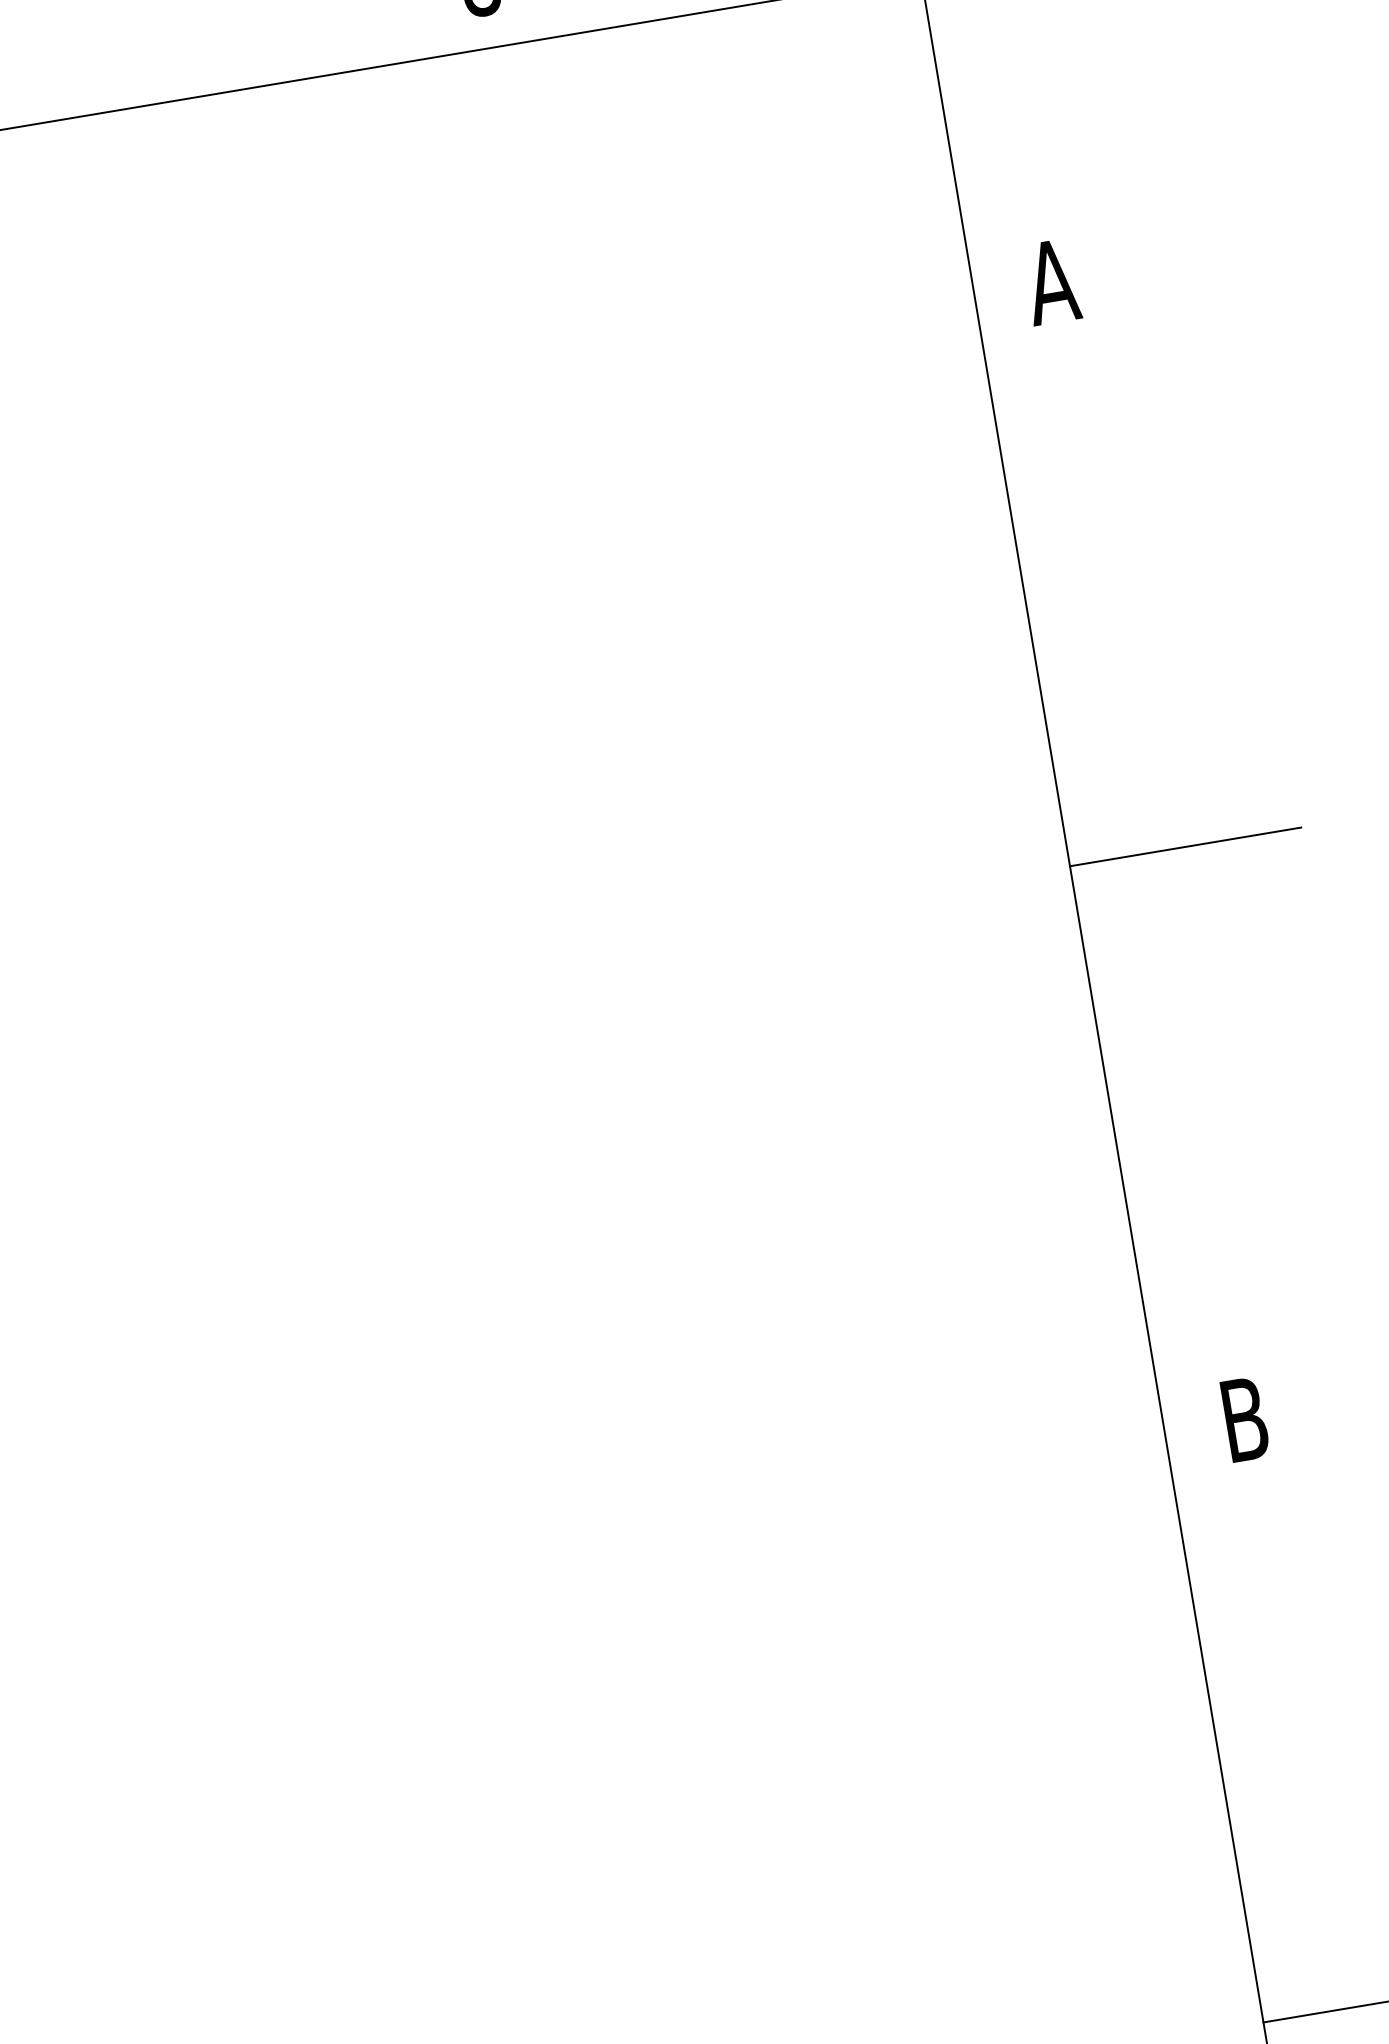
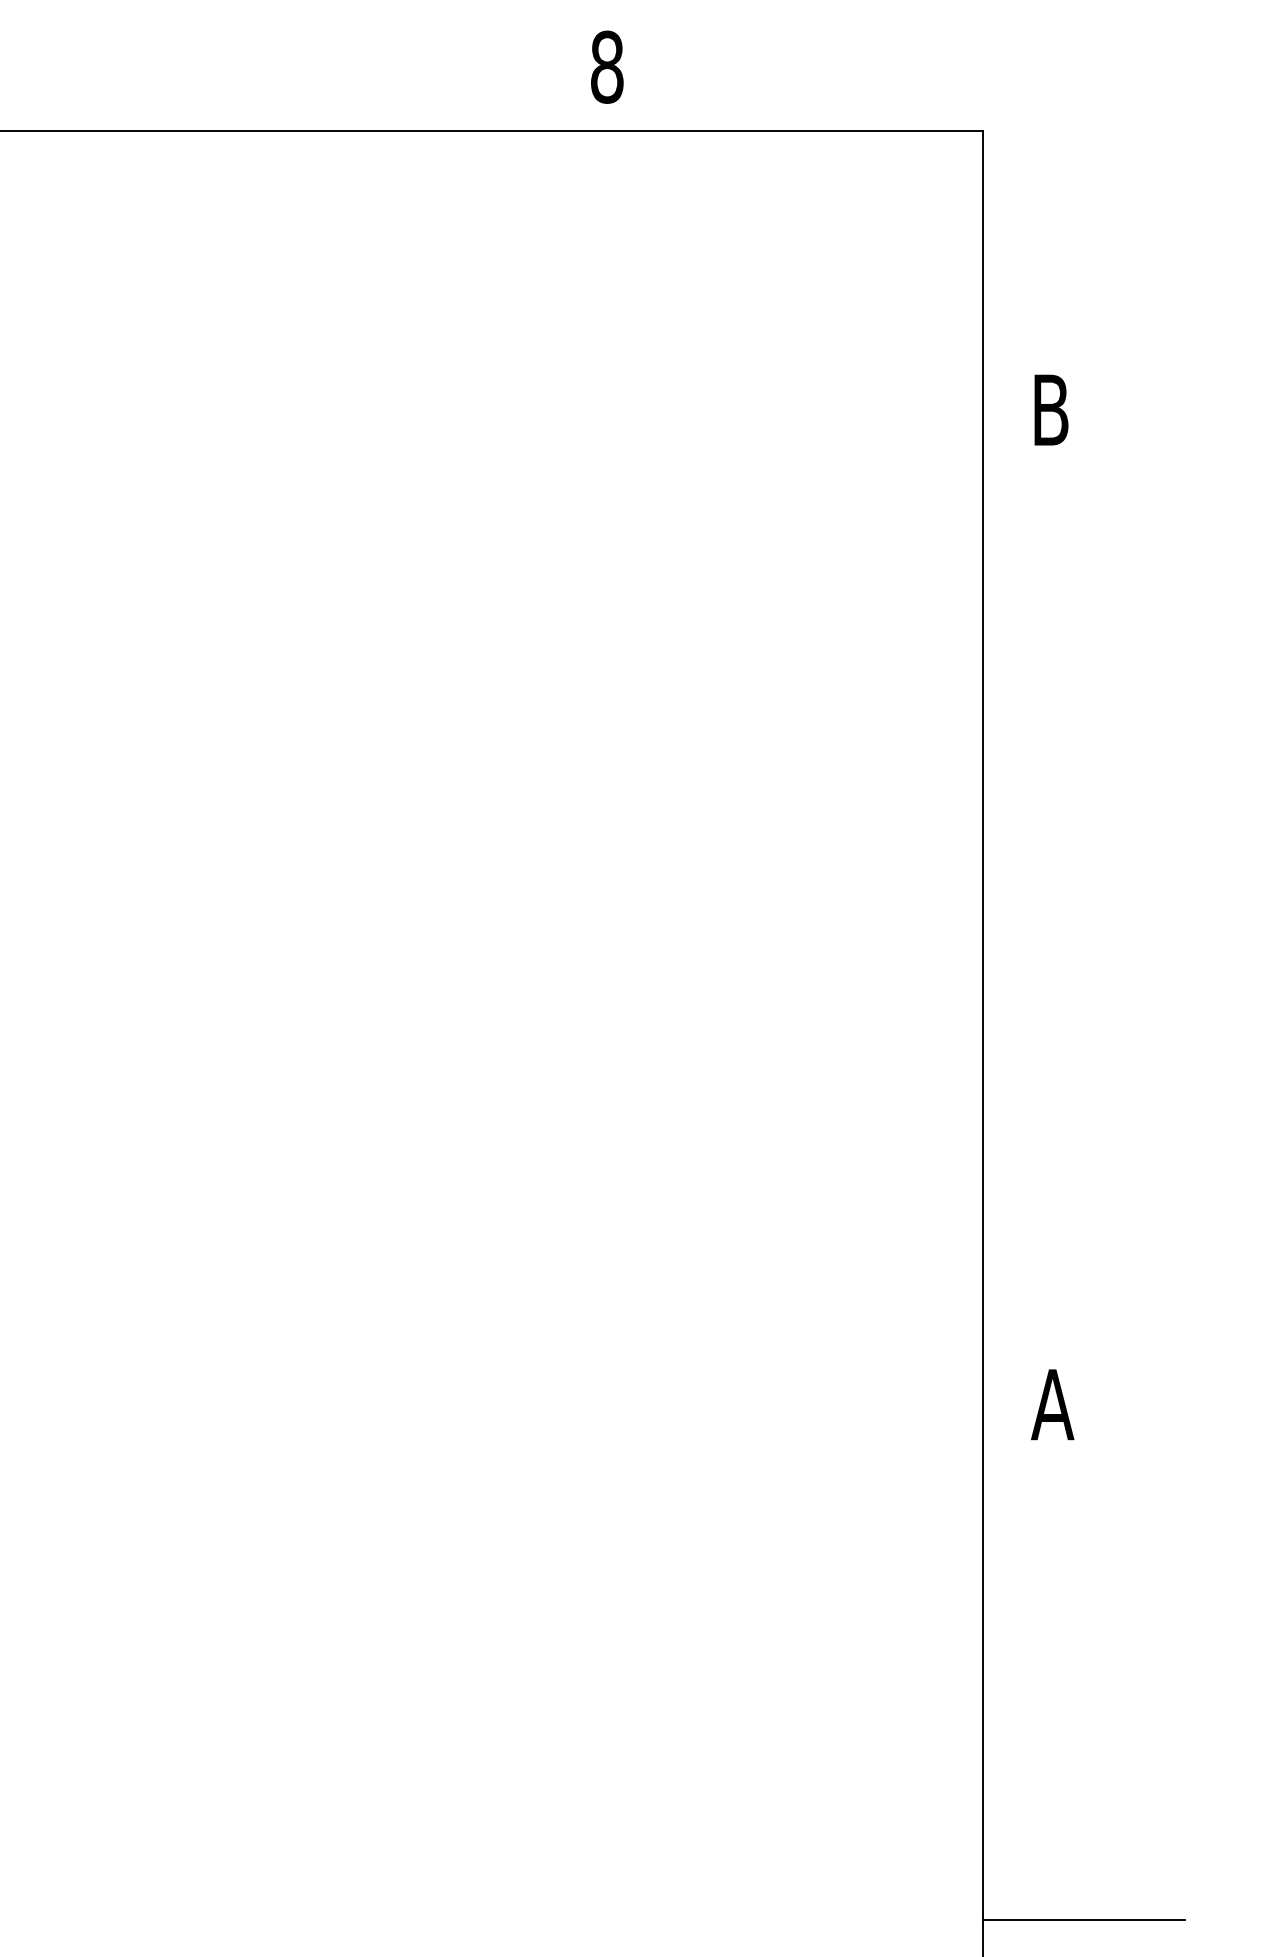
text: (1051, 281) -> (1050, 409), A -> B
line: (1186, 846) -> (1084, 909), removed
text: (1244, 1419) -> (1052, 1404), B -> A

